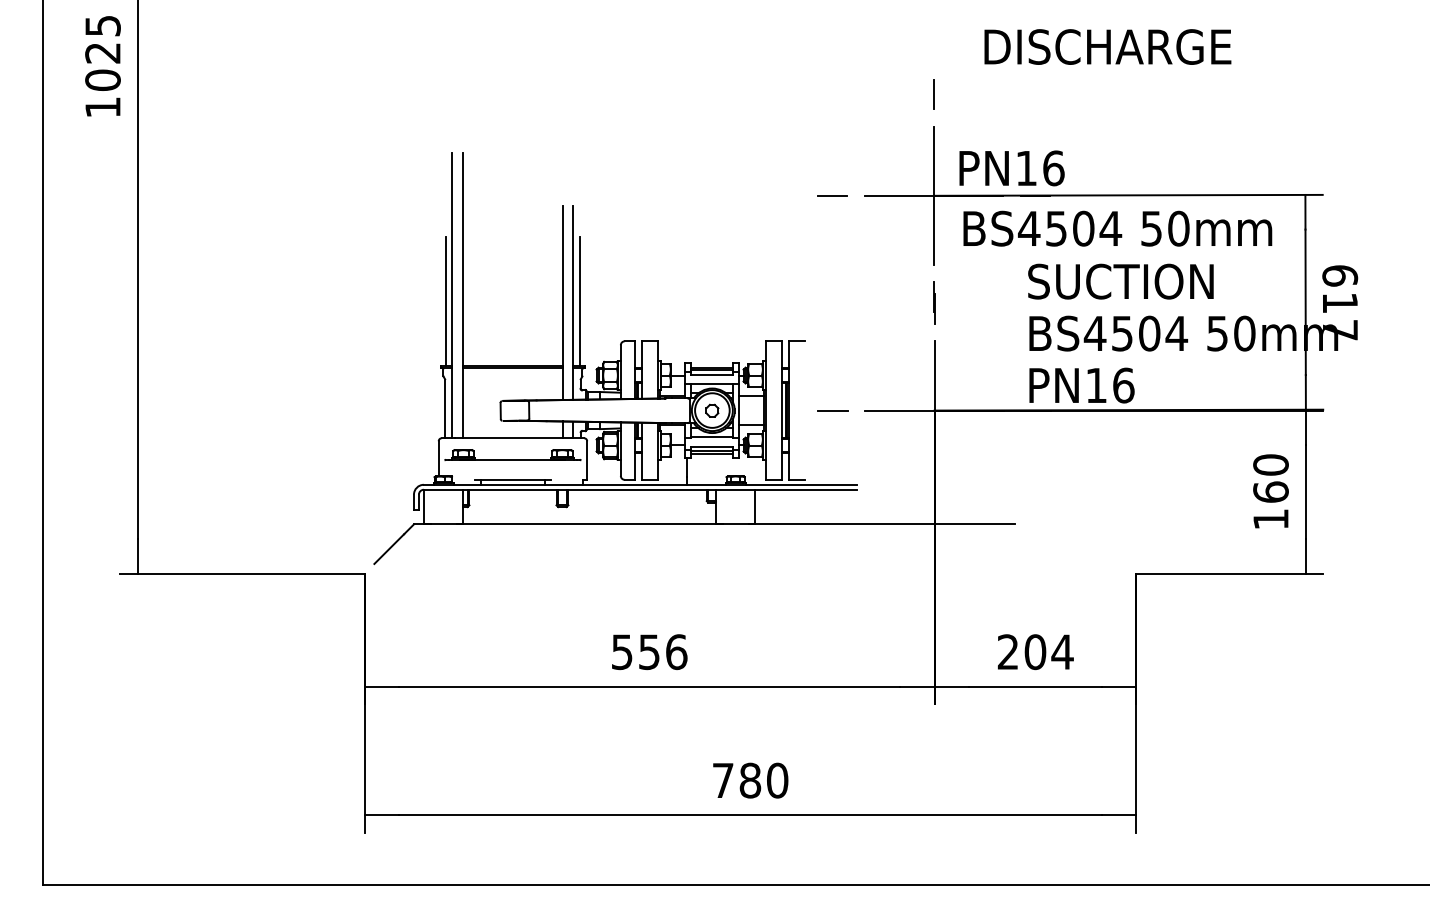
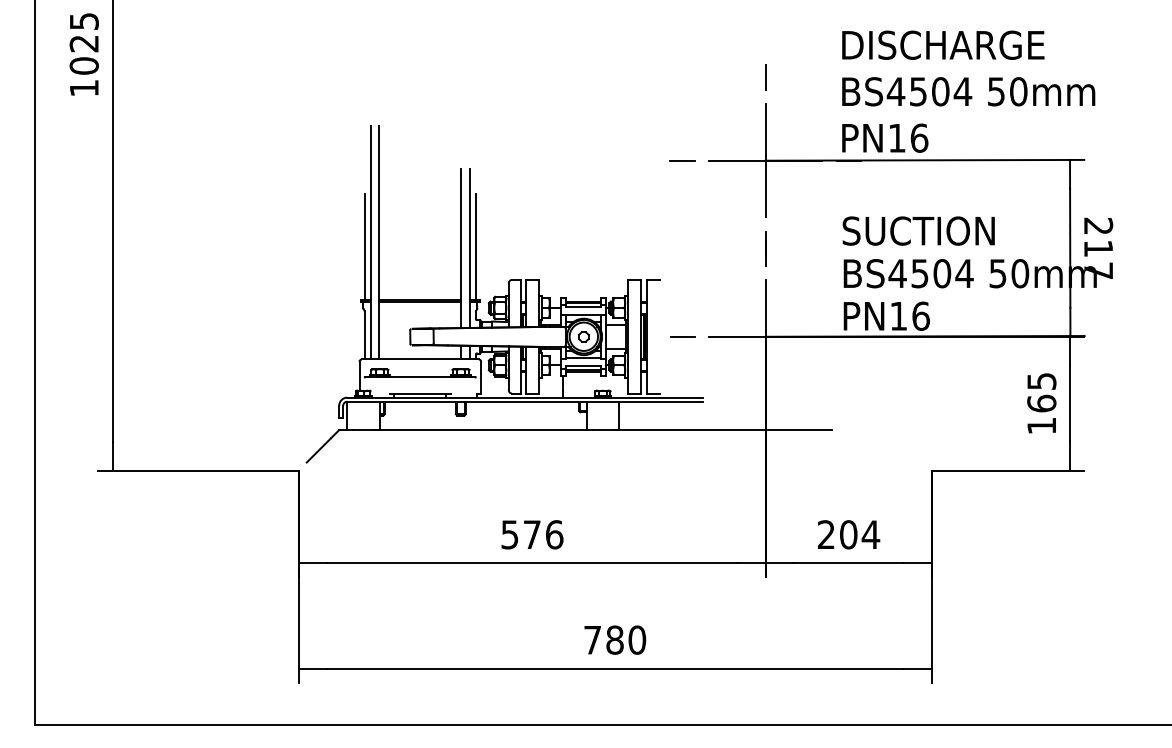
text: (1107, 46) -> (943, 44), moved
text: (1011, 168) -> (884, 138), moved
text: (1117, 228) -> (968, 91), moved
text: (1340, 275) -> (1098, 226), 617 -> 217
text: (1270, 464) -> (1041, 380), 160 -> 165
text: (649, 652) -> (532, 535), 556 -> 576

